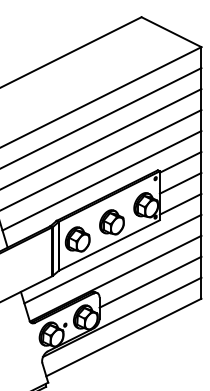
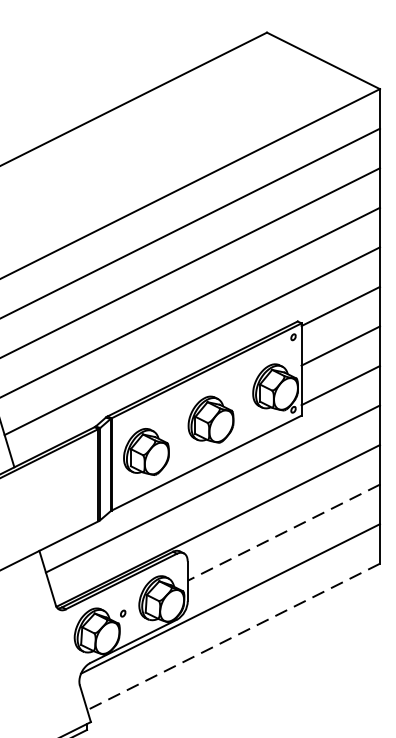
line: (150, 282) -> (283, 533), solid -> dashed
line: (123, 337) -> (232, 636), solid -> dashed

